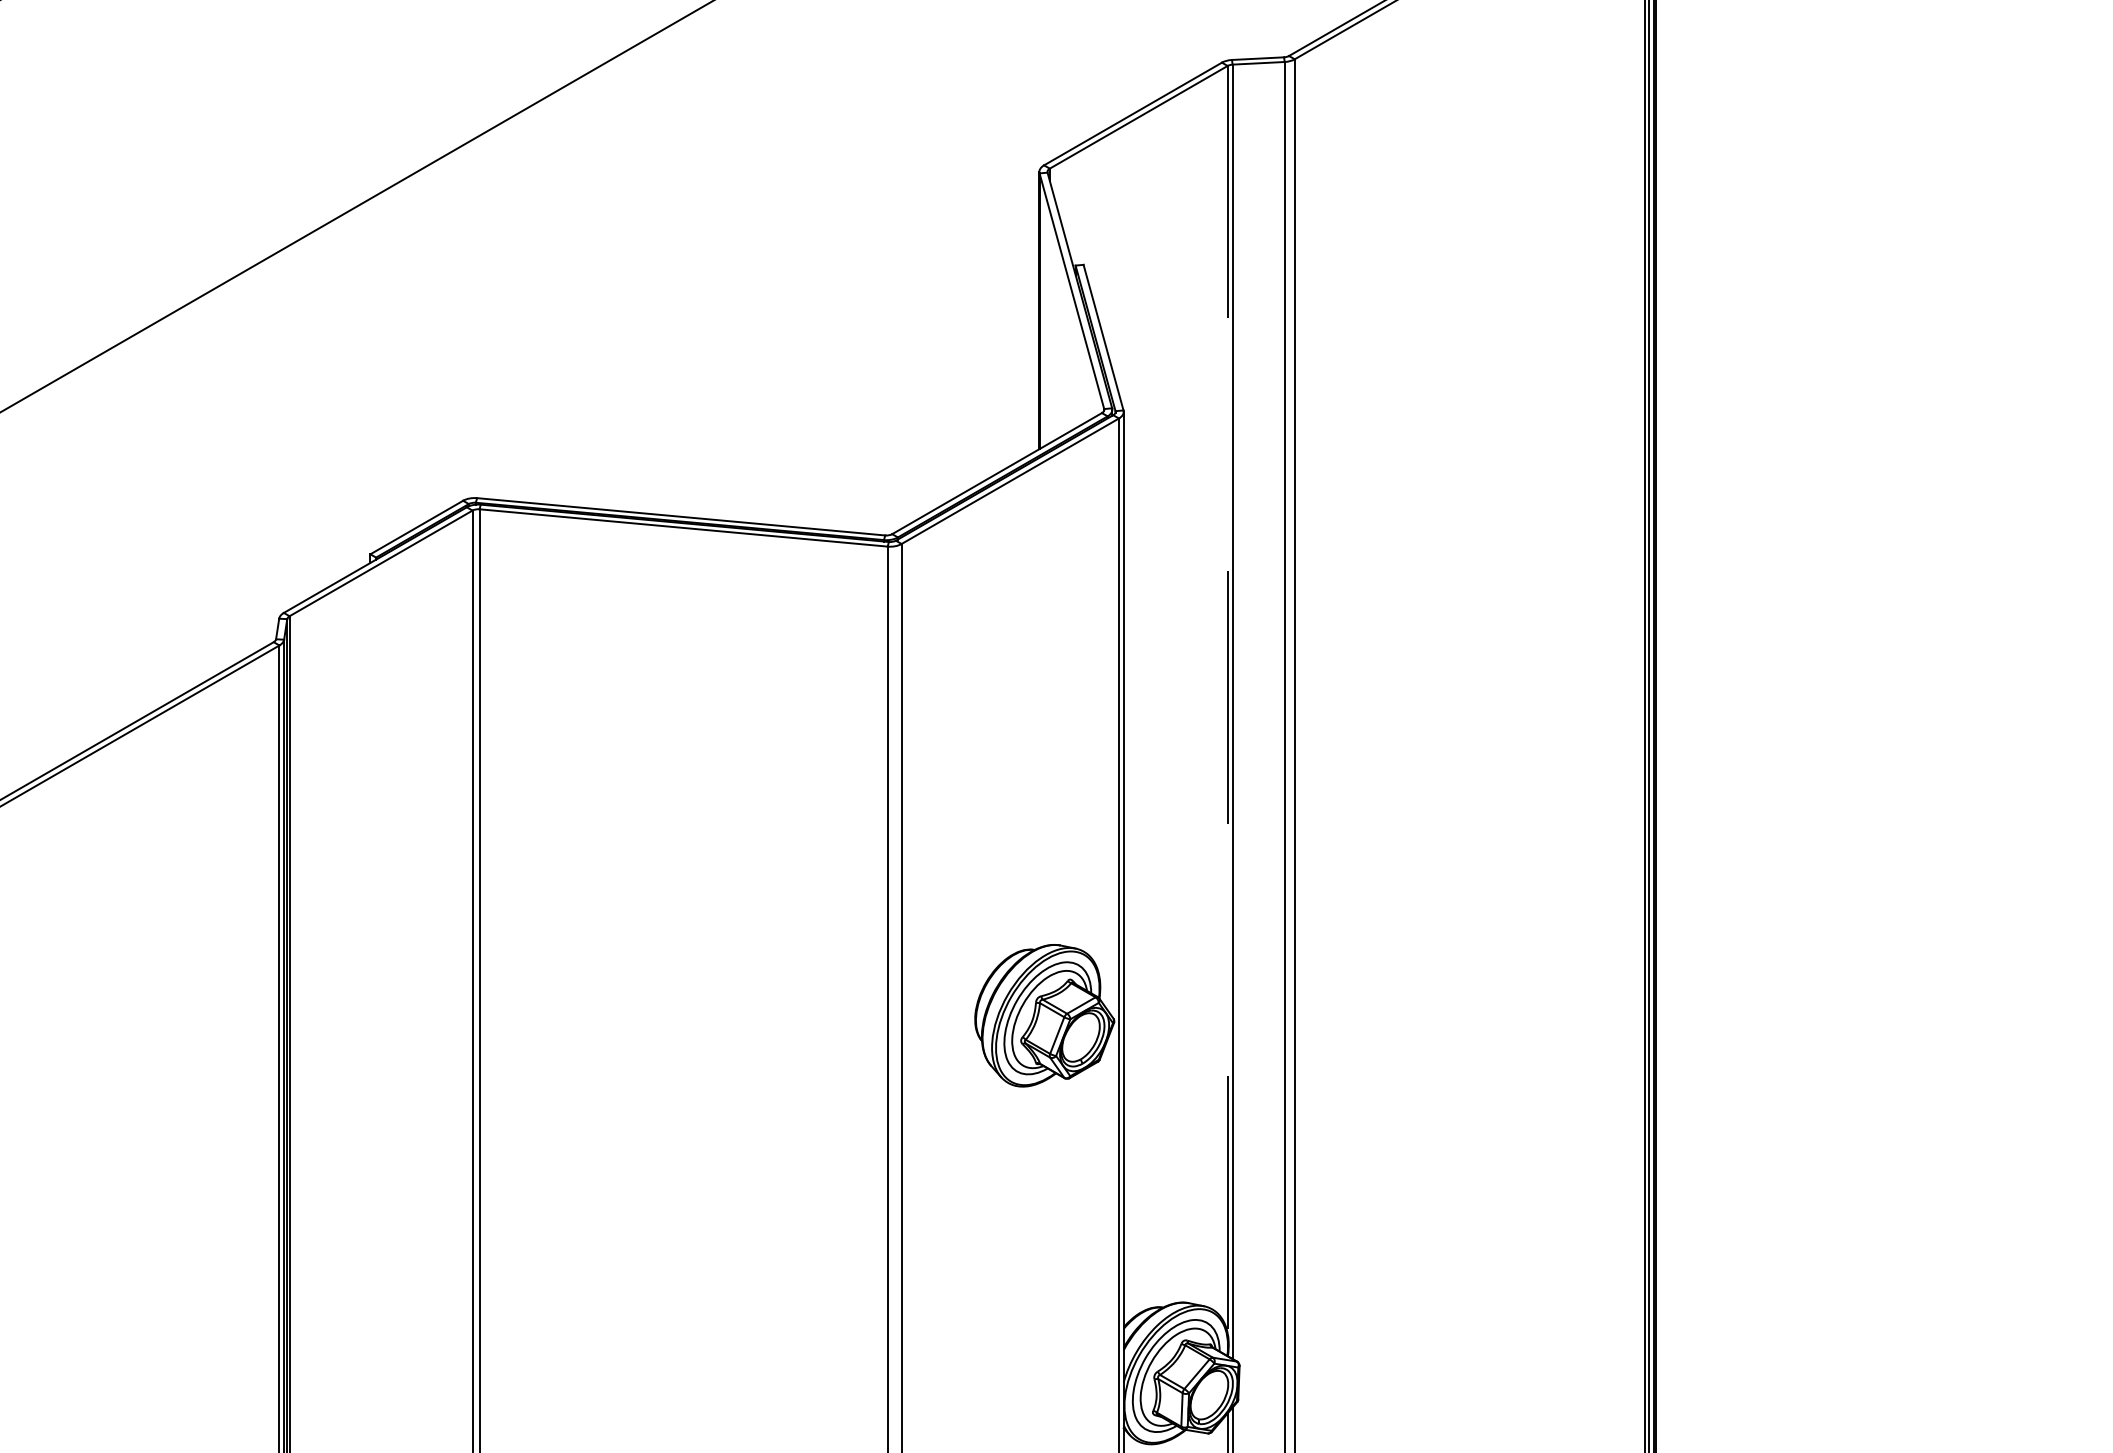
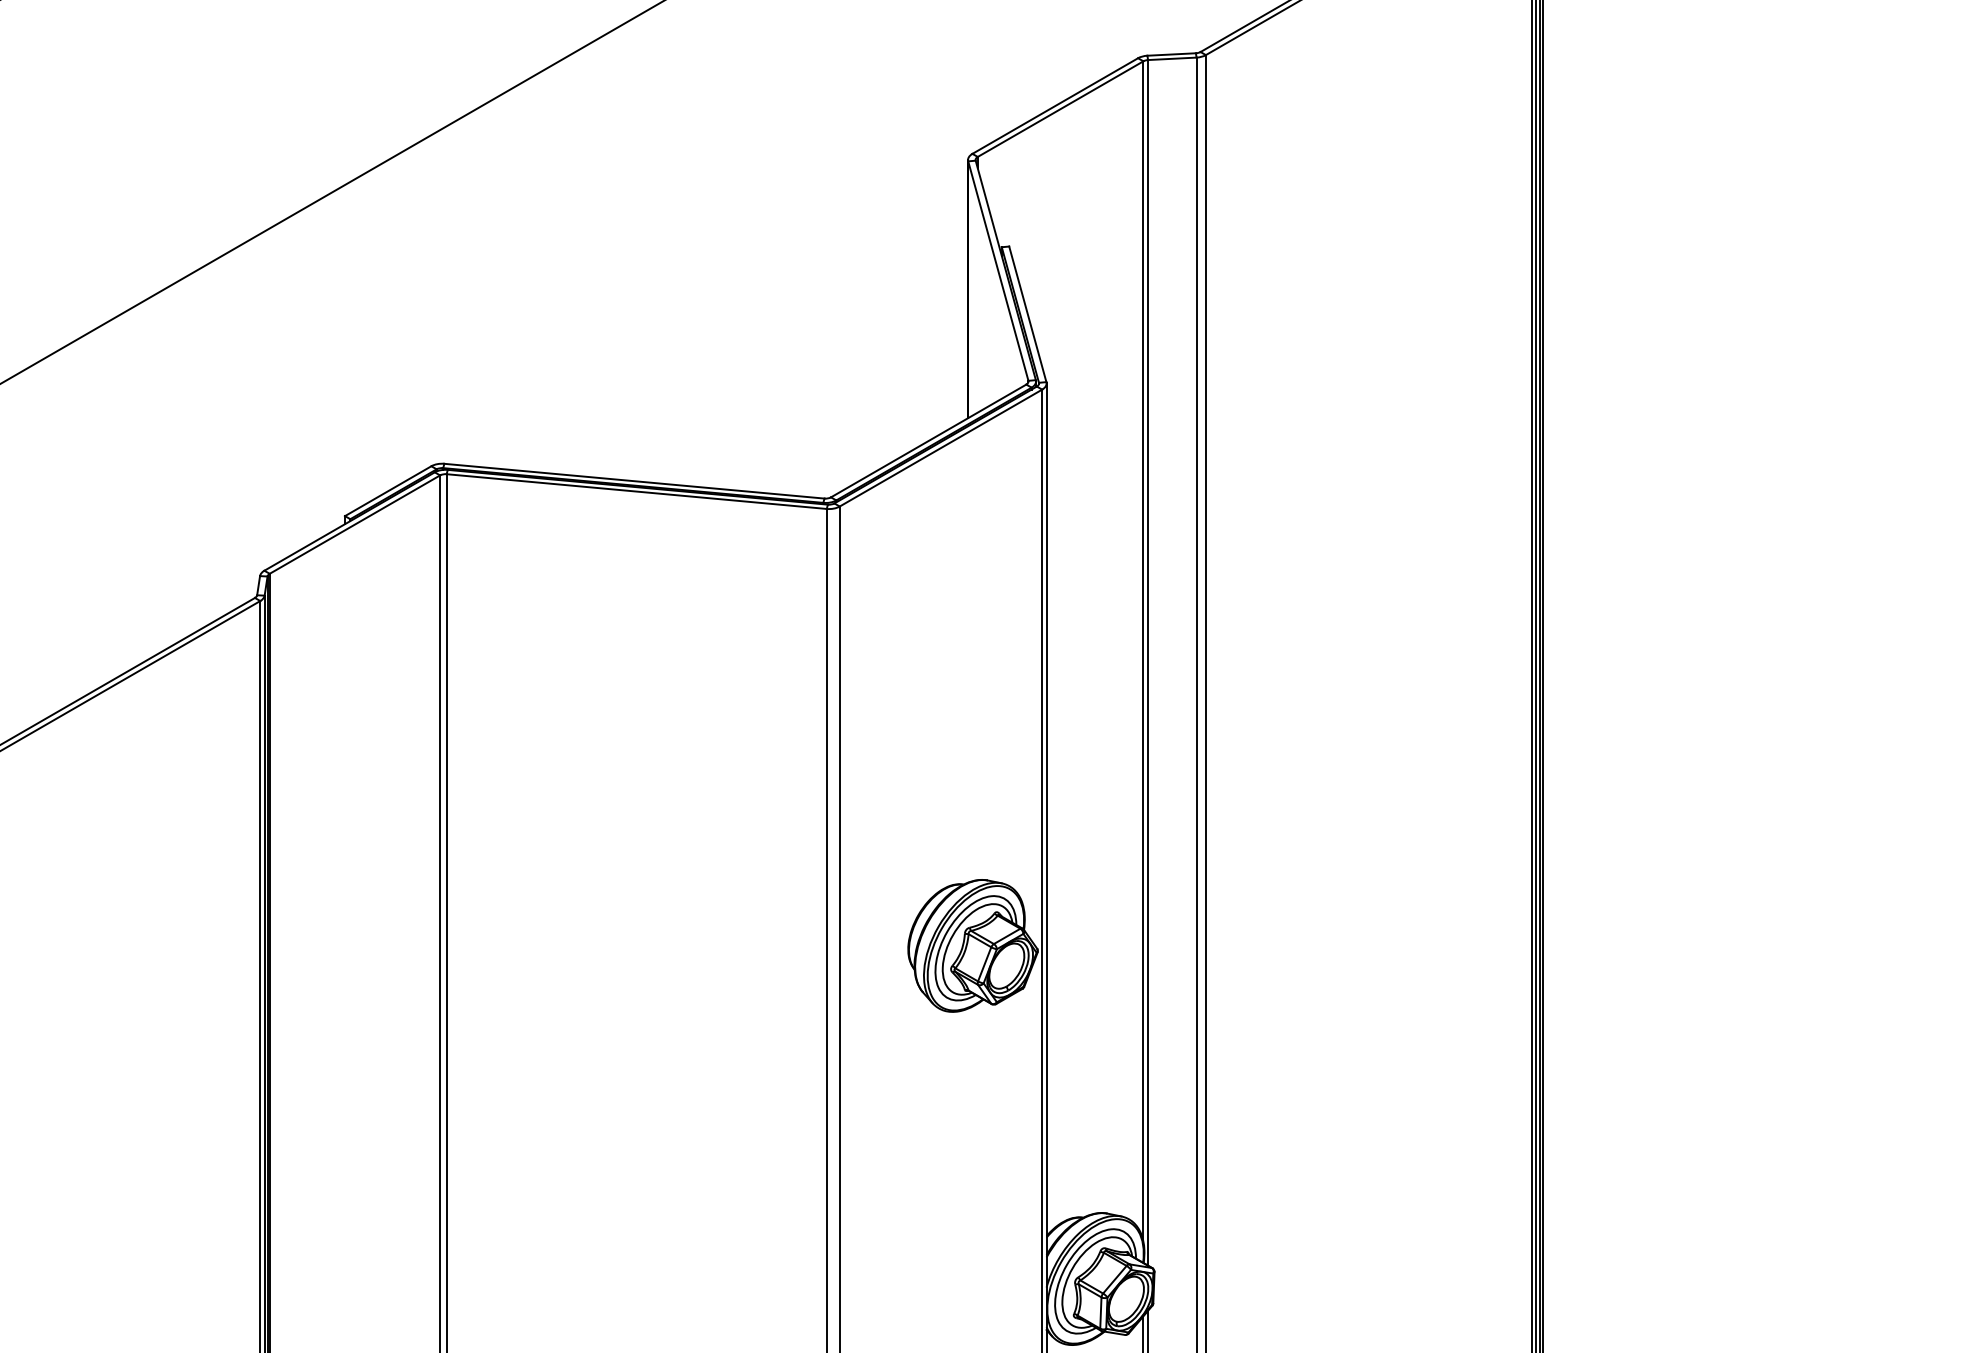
line: (1227, 699) -> (1143, 651), dashed -> solid

